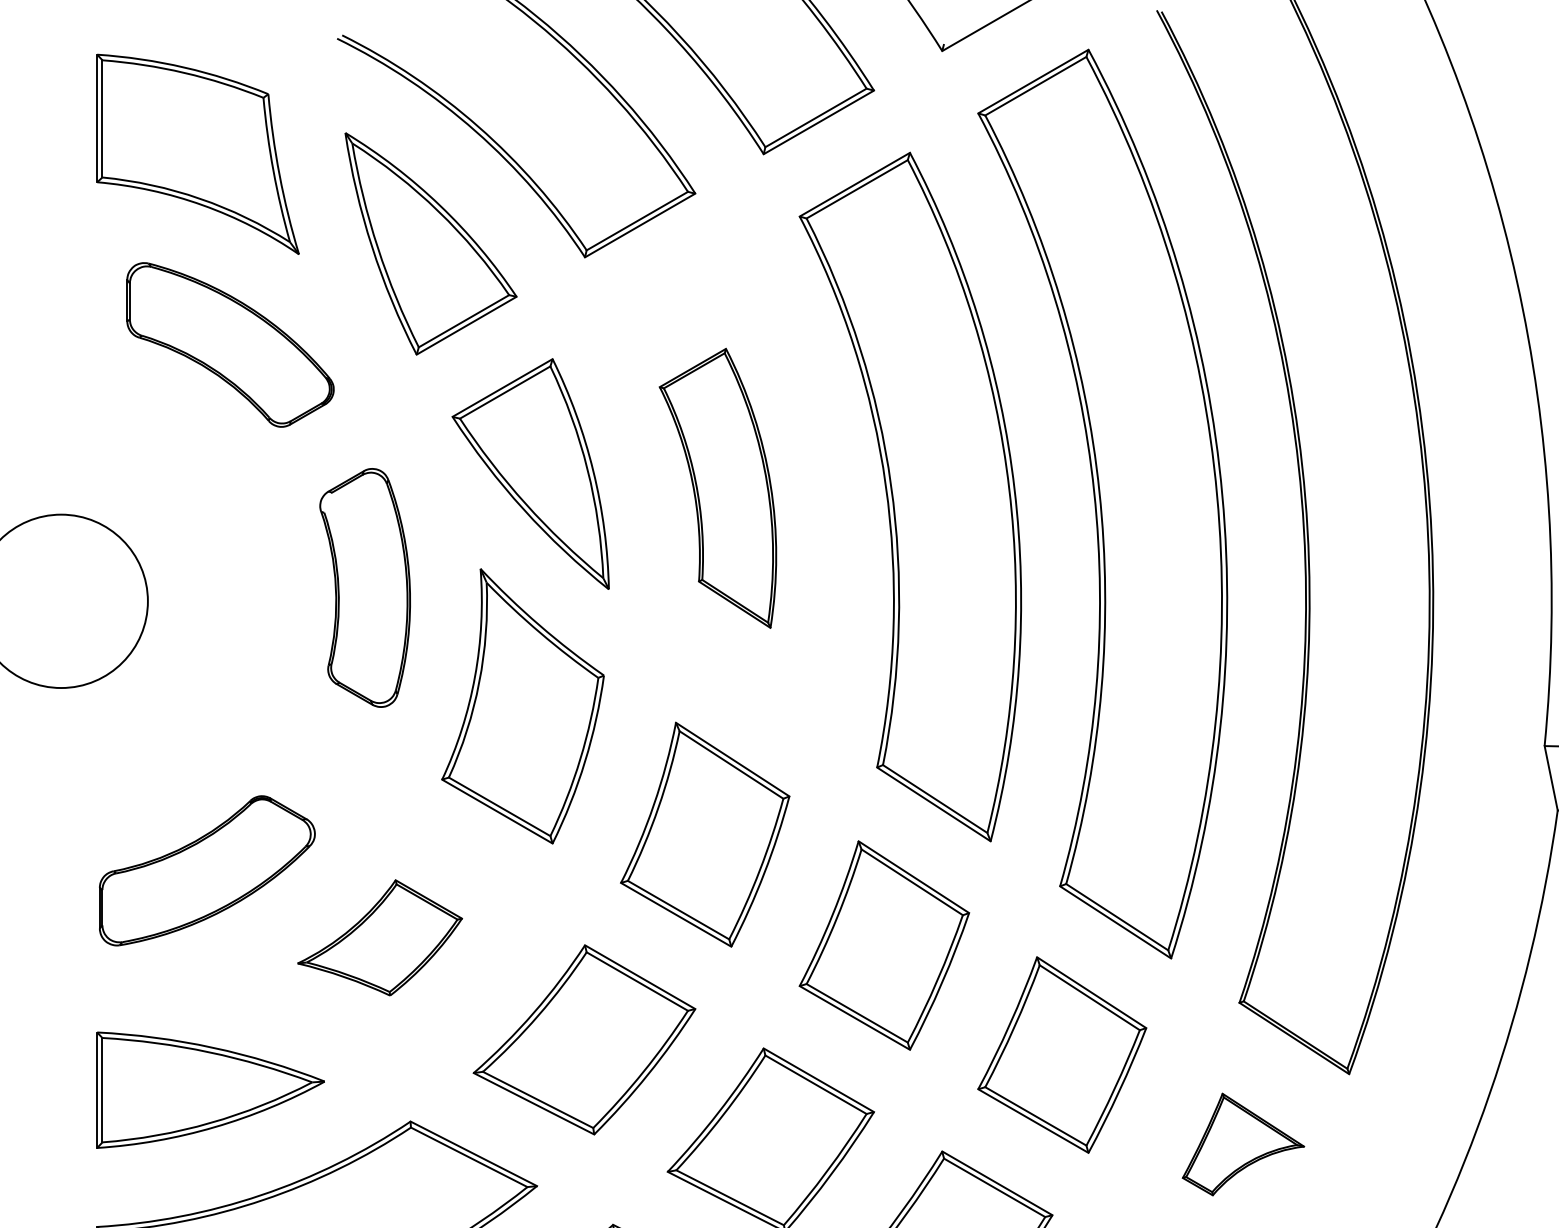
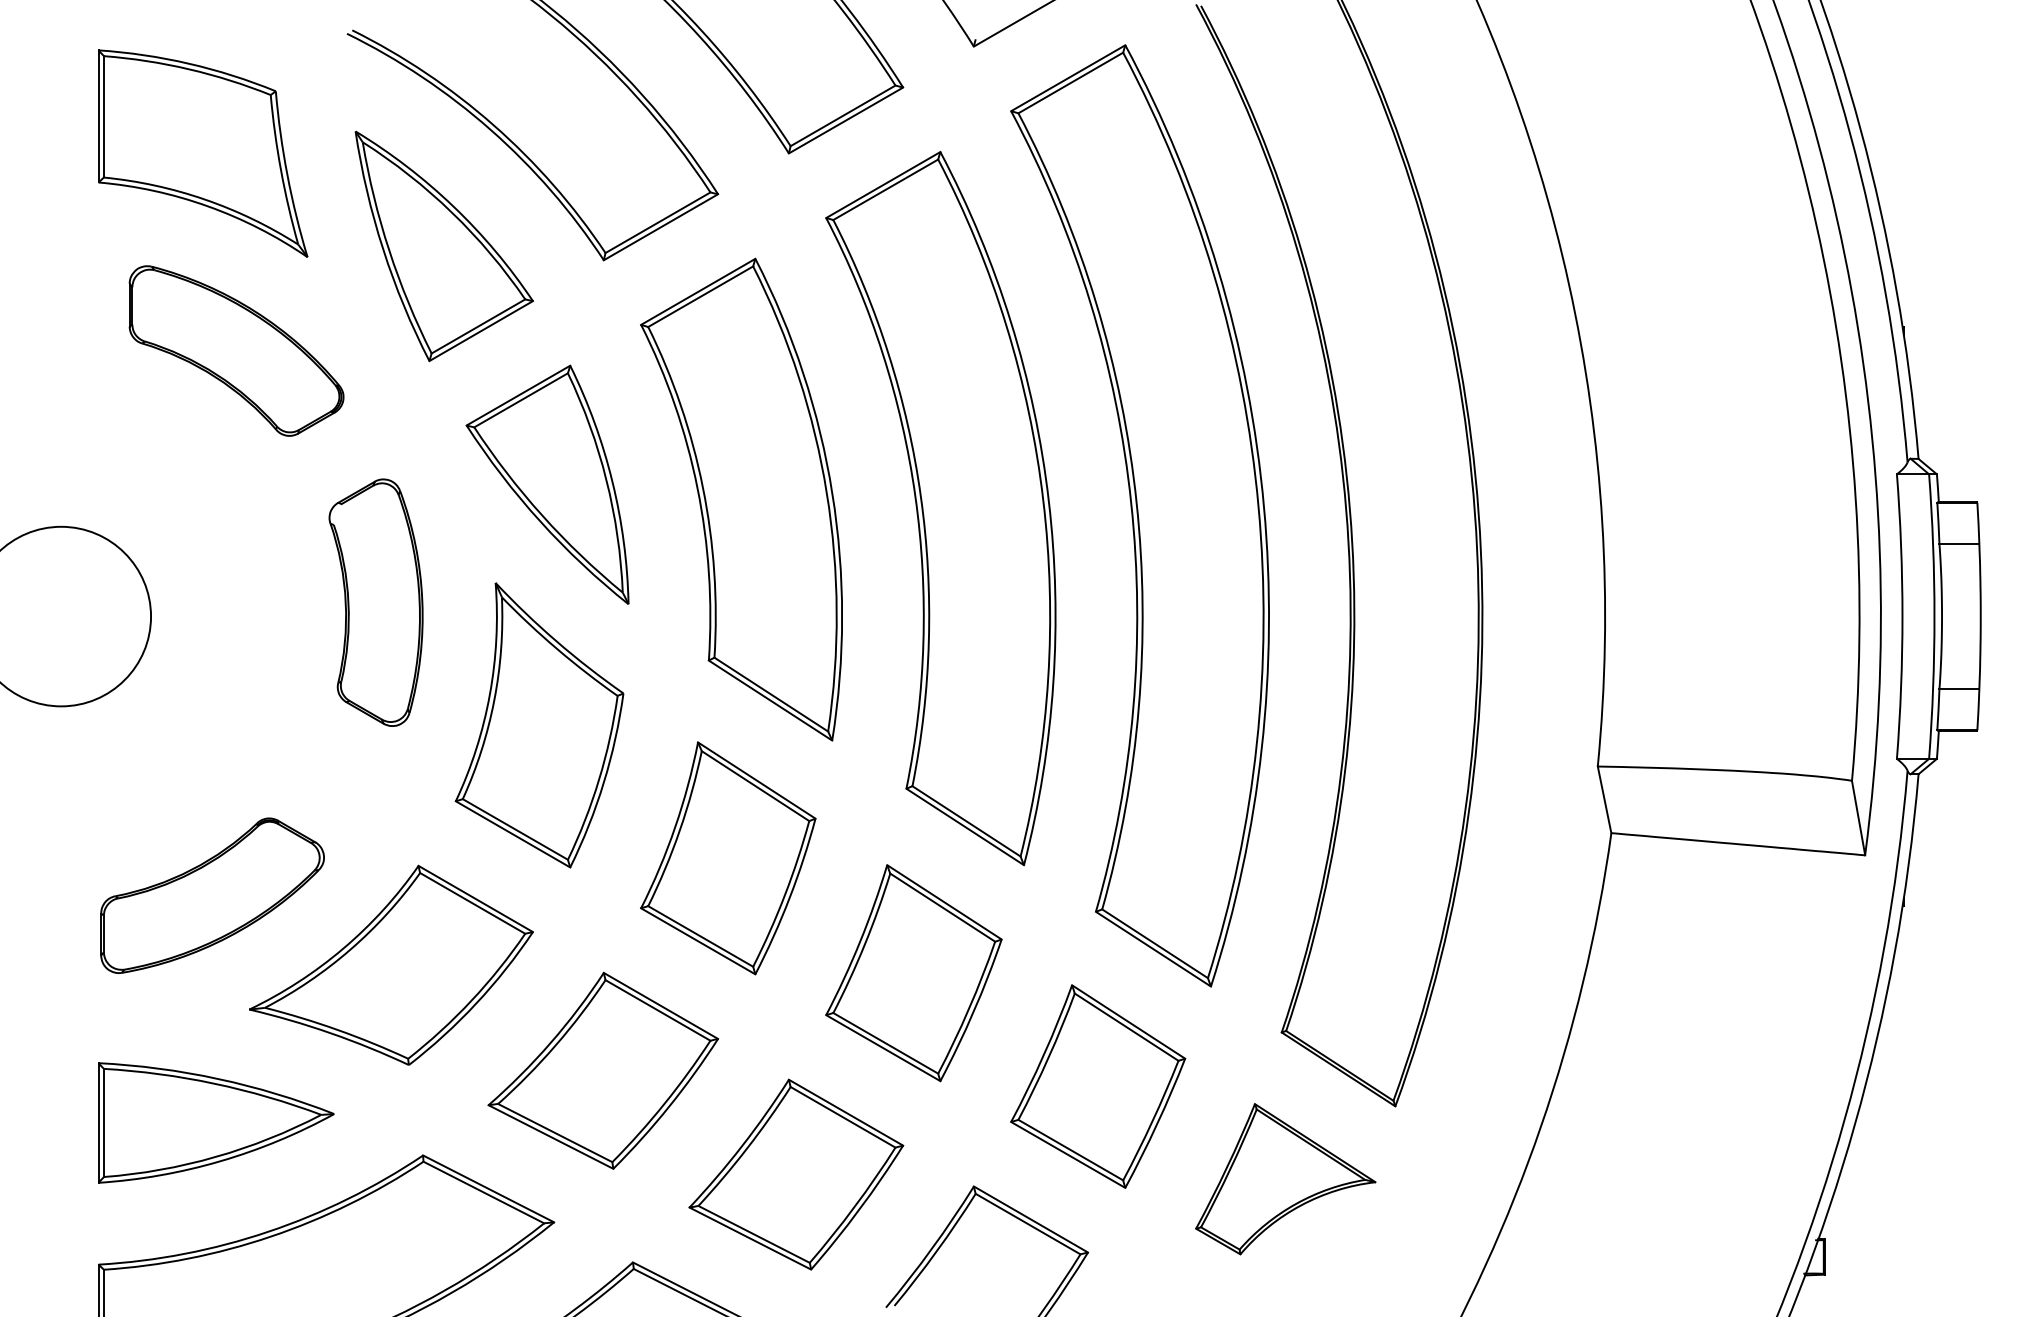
part: (717, 488) -> (741, 499), size x1.67
part: (380, 937) -> (391, 964), size x1.67
part: (1243, 1144) -> (1285, 1179), size x1.43

